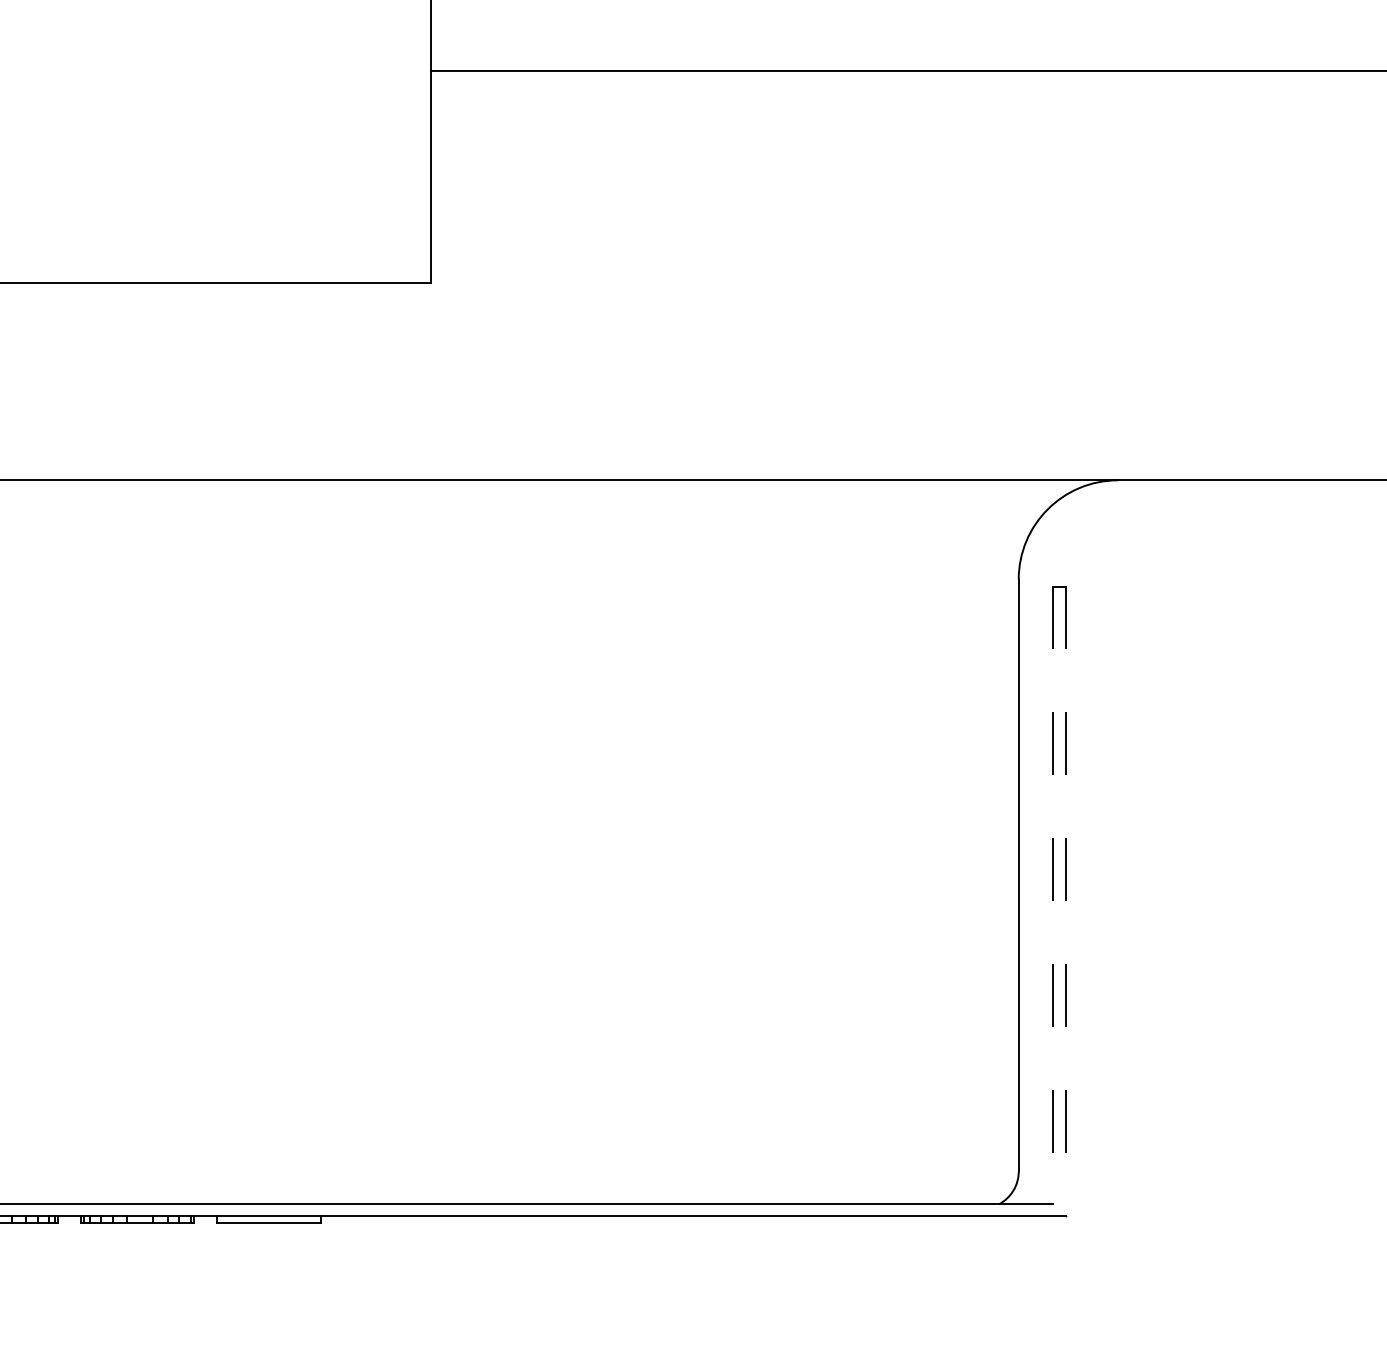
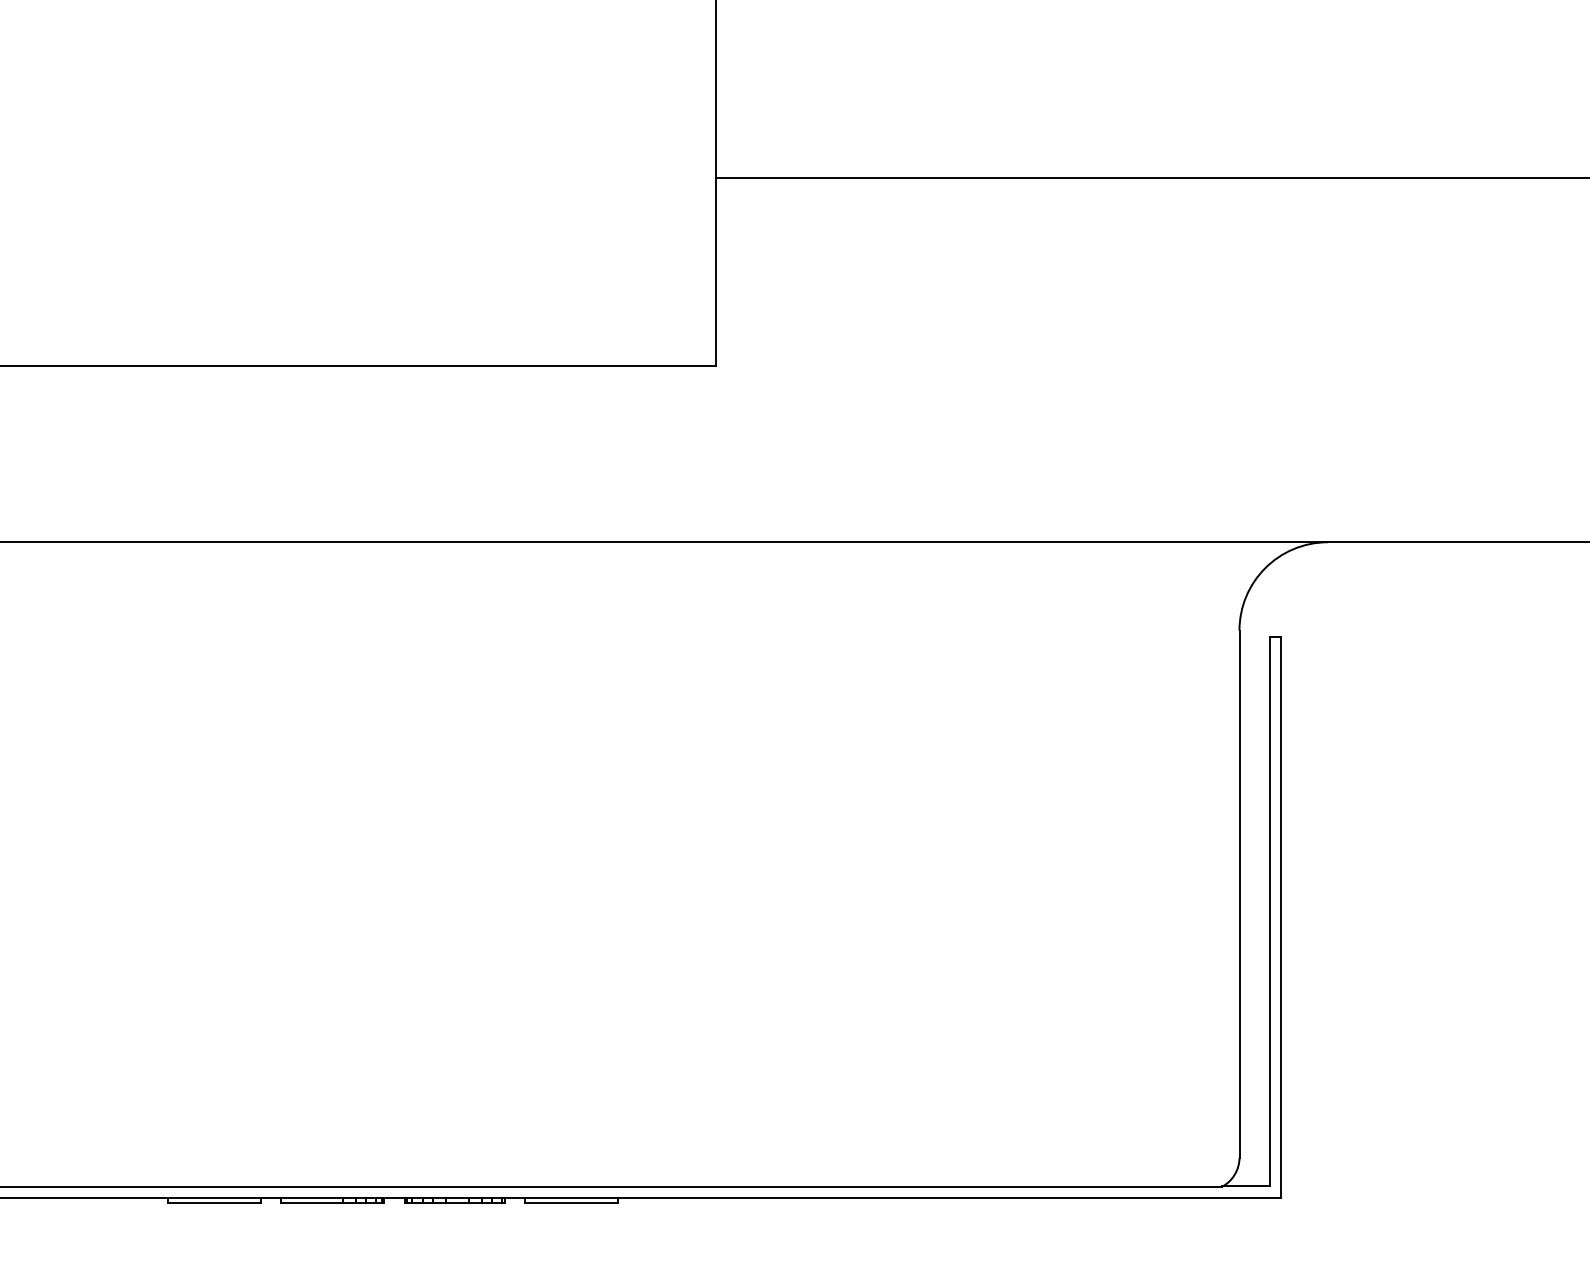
line: (1052, 894) -> (1269, 911), dashed -> solid
line: (1065, 901) -> (1281, 917), dashed -> solid

